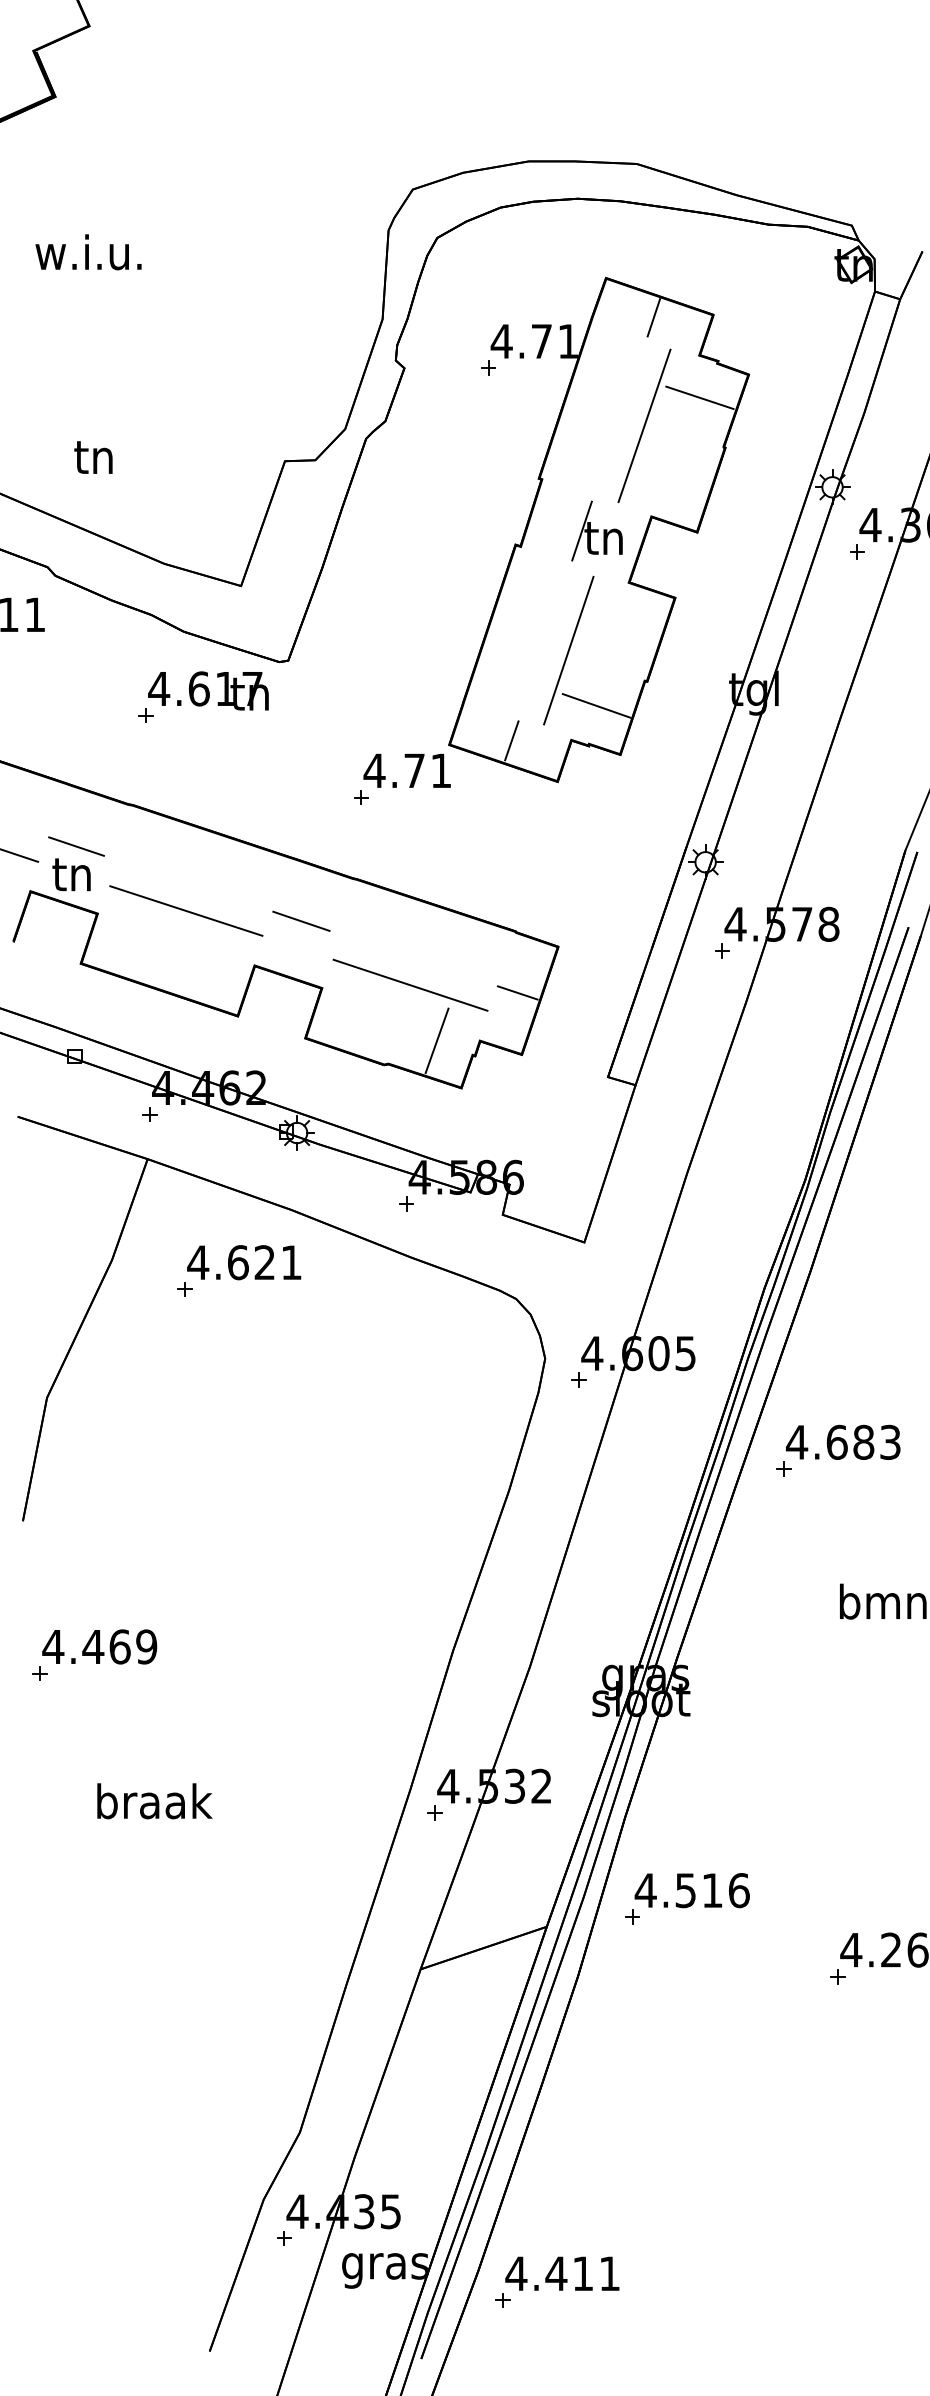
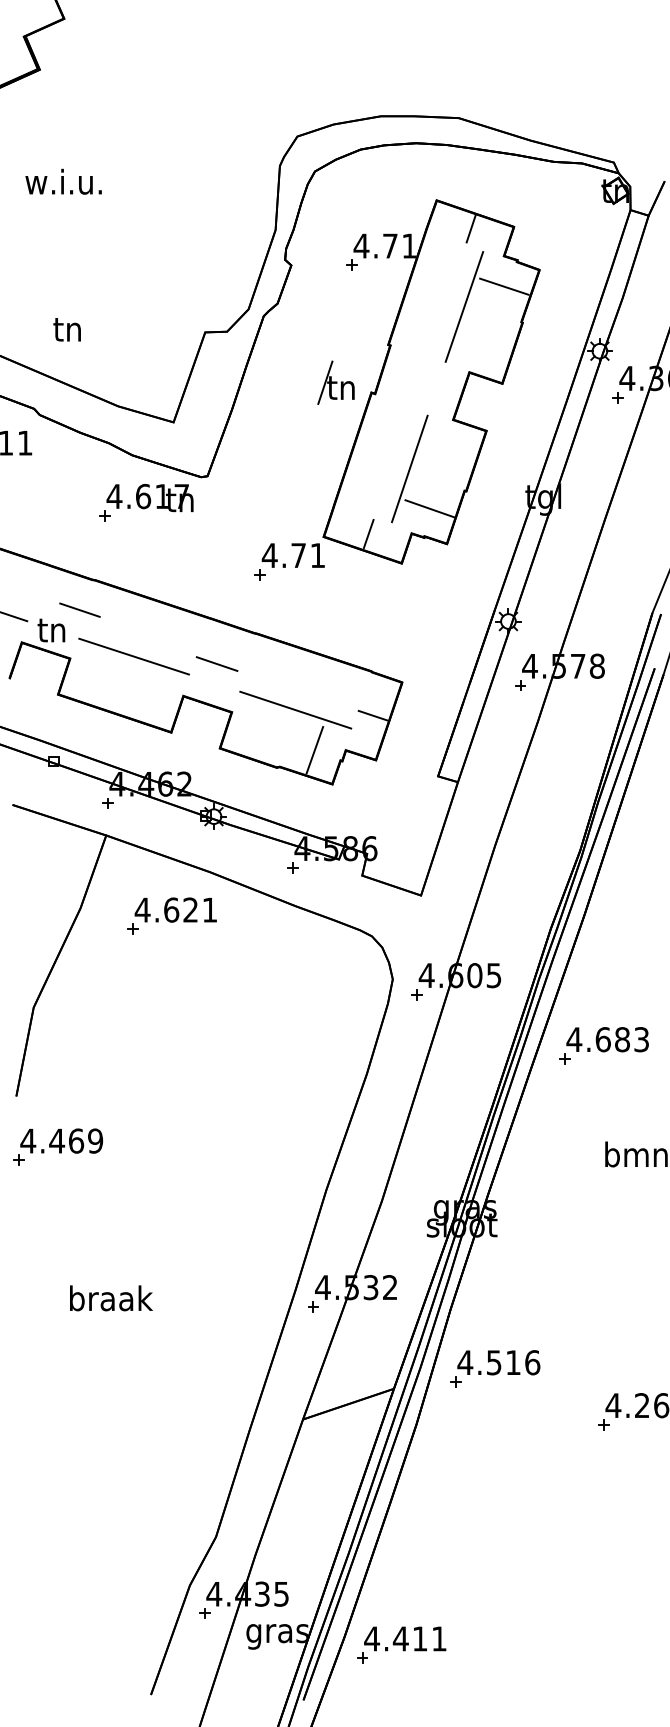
part: (596, 530) -> (335, 382), moved
line: (75, 845) -> (79, 609), moved
part: (95, 1654) -> (58, 1146), moved

